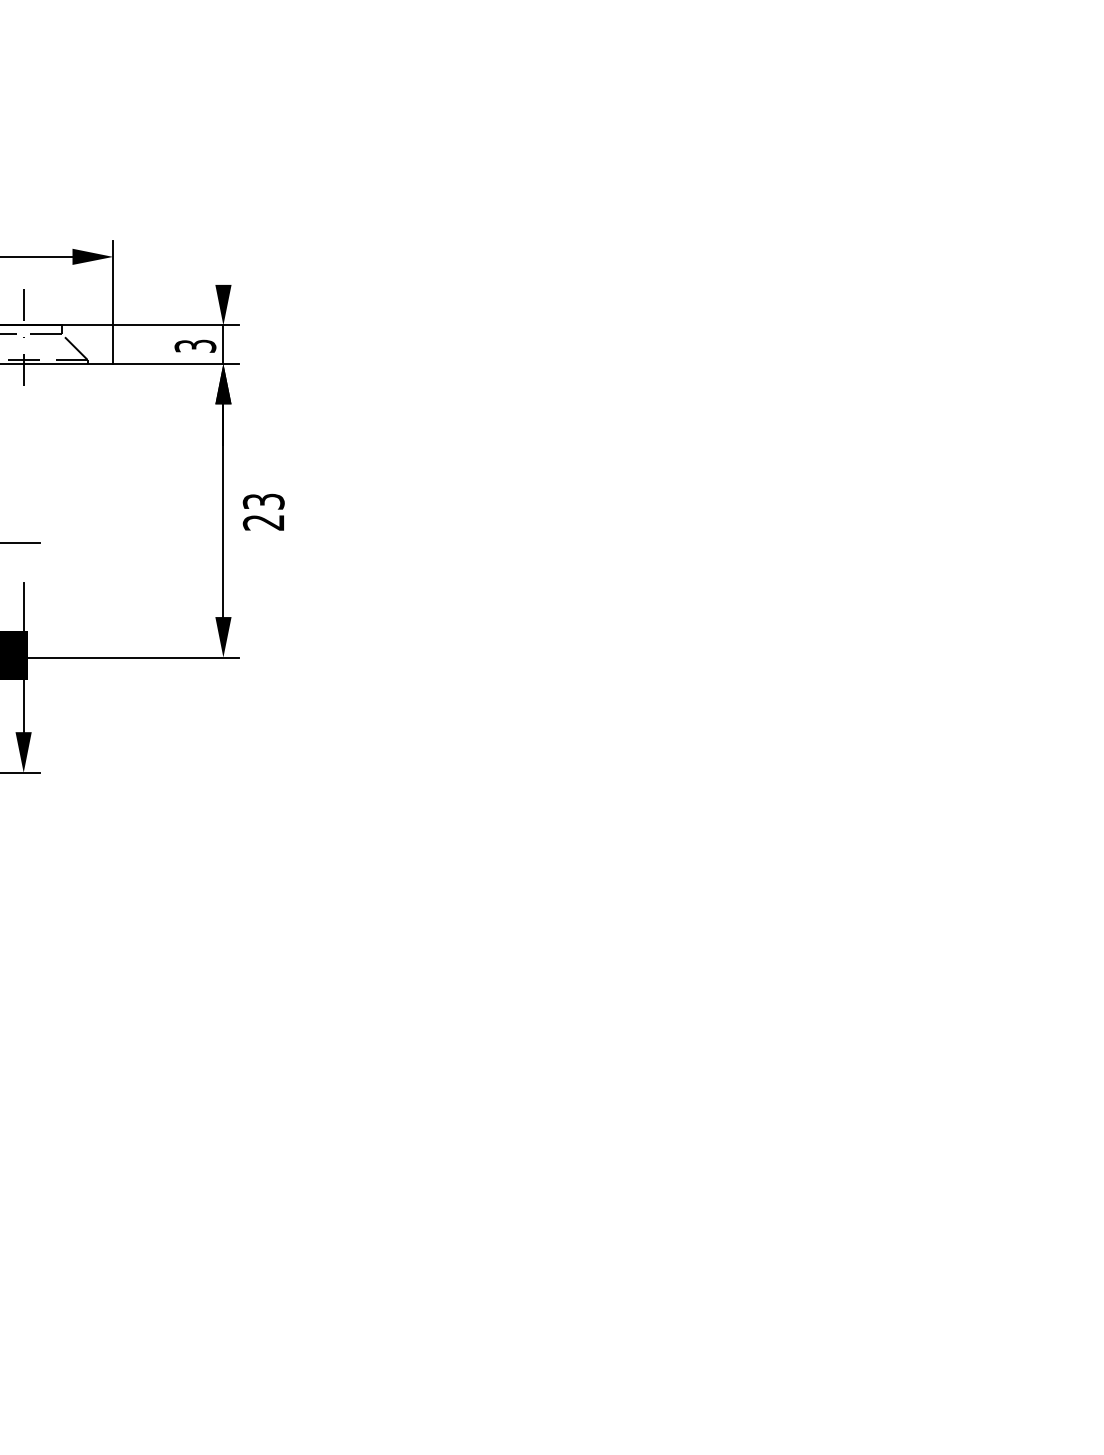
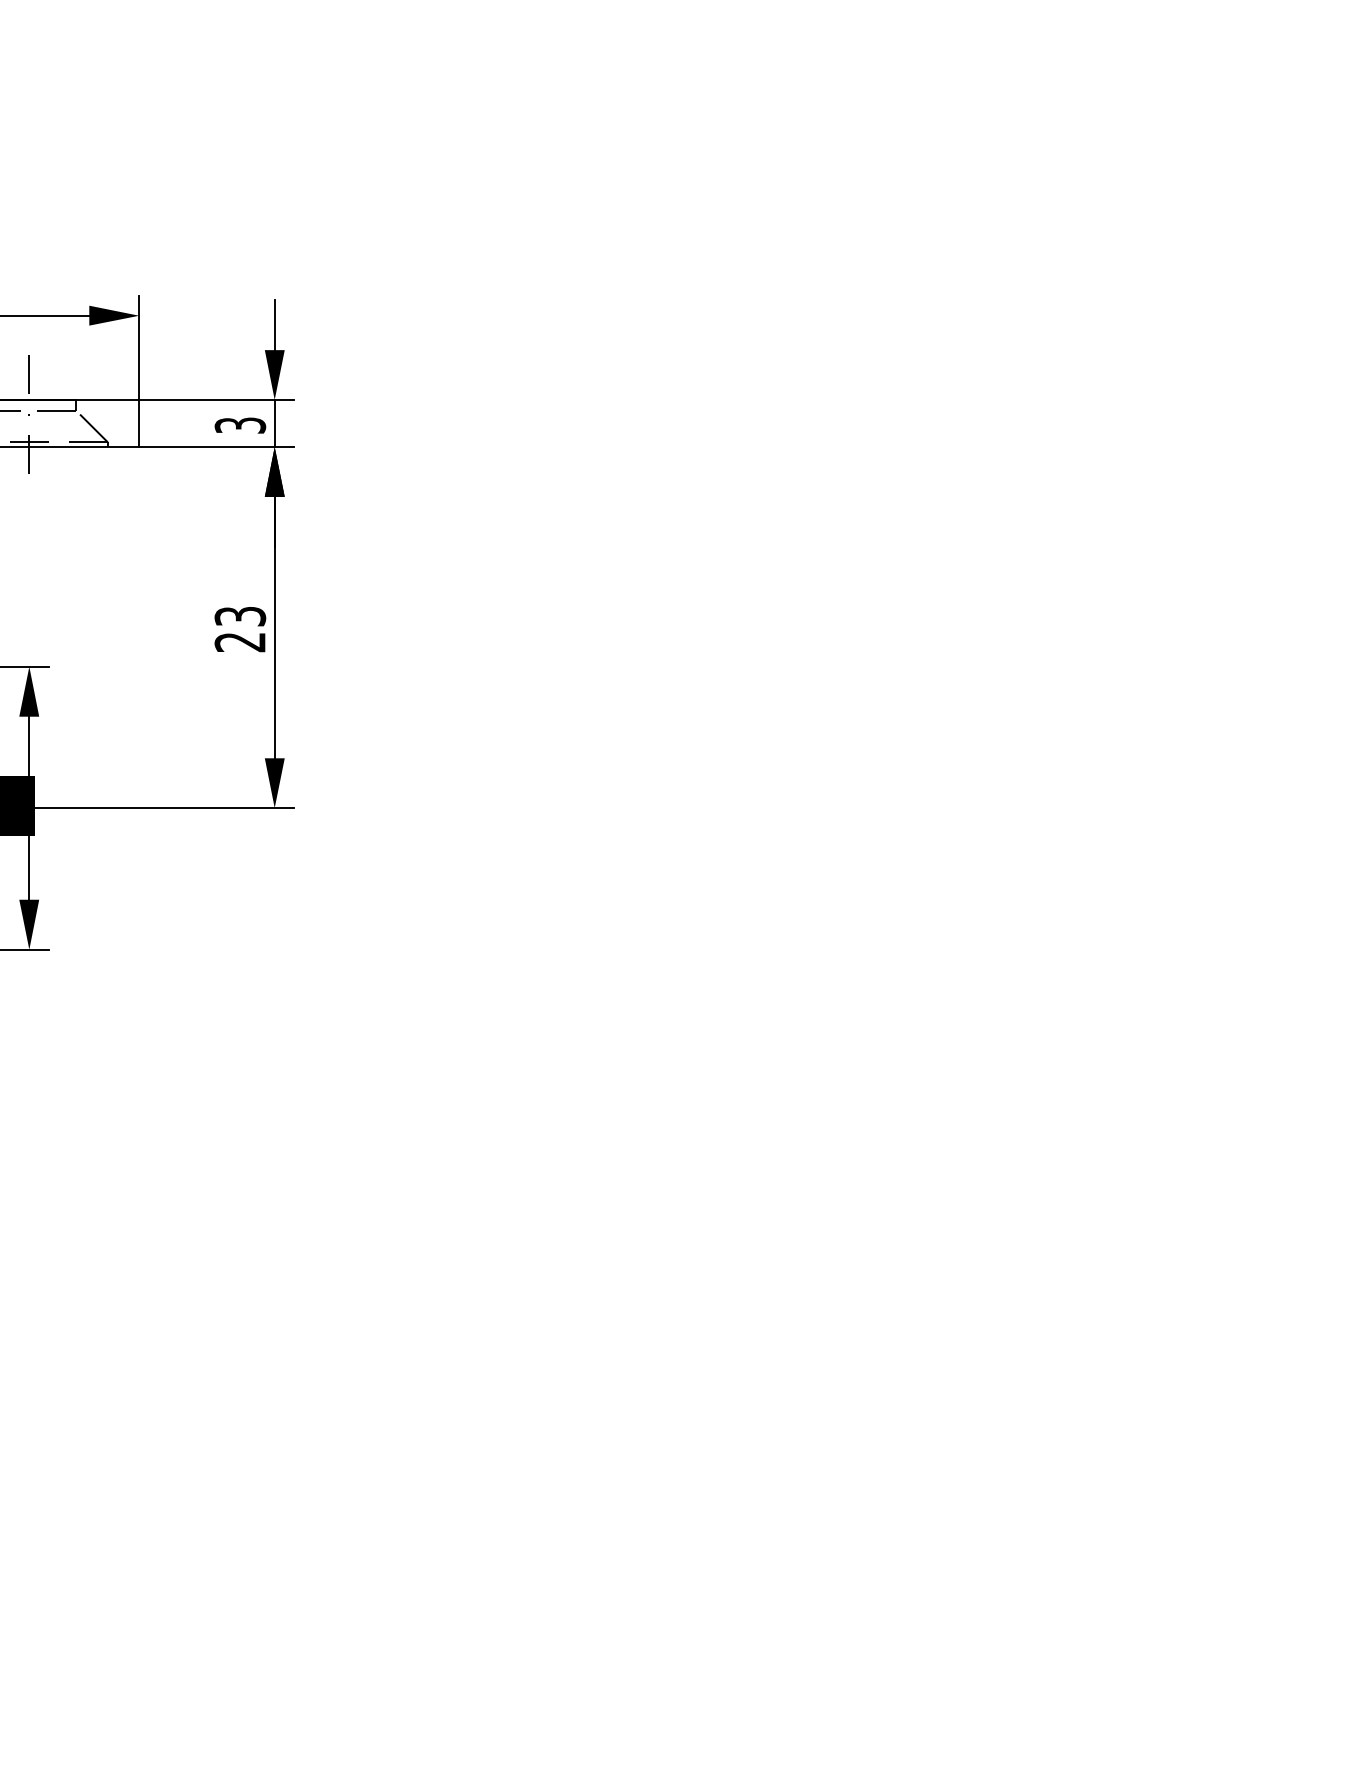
line: (223, 264) -> (274, 325), added
text: (263, 512) -> (240, 629), moved
fill: (23, 562) -> (29, 691), added

